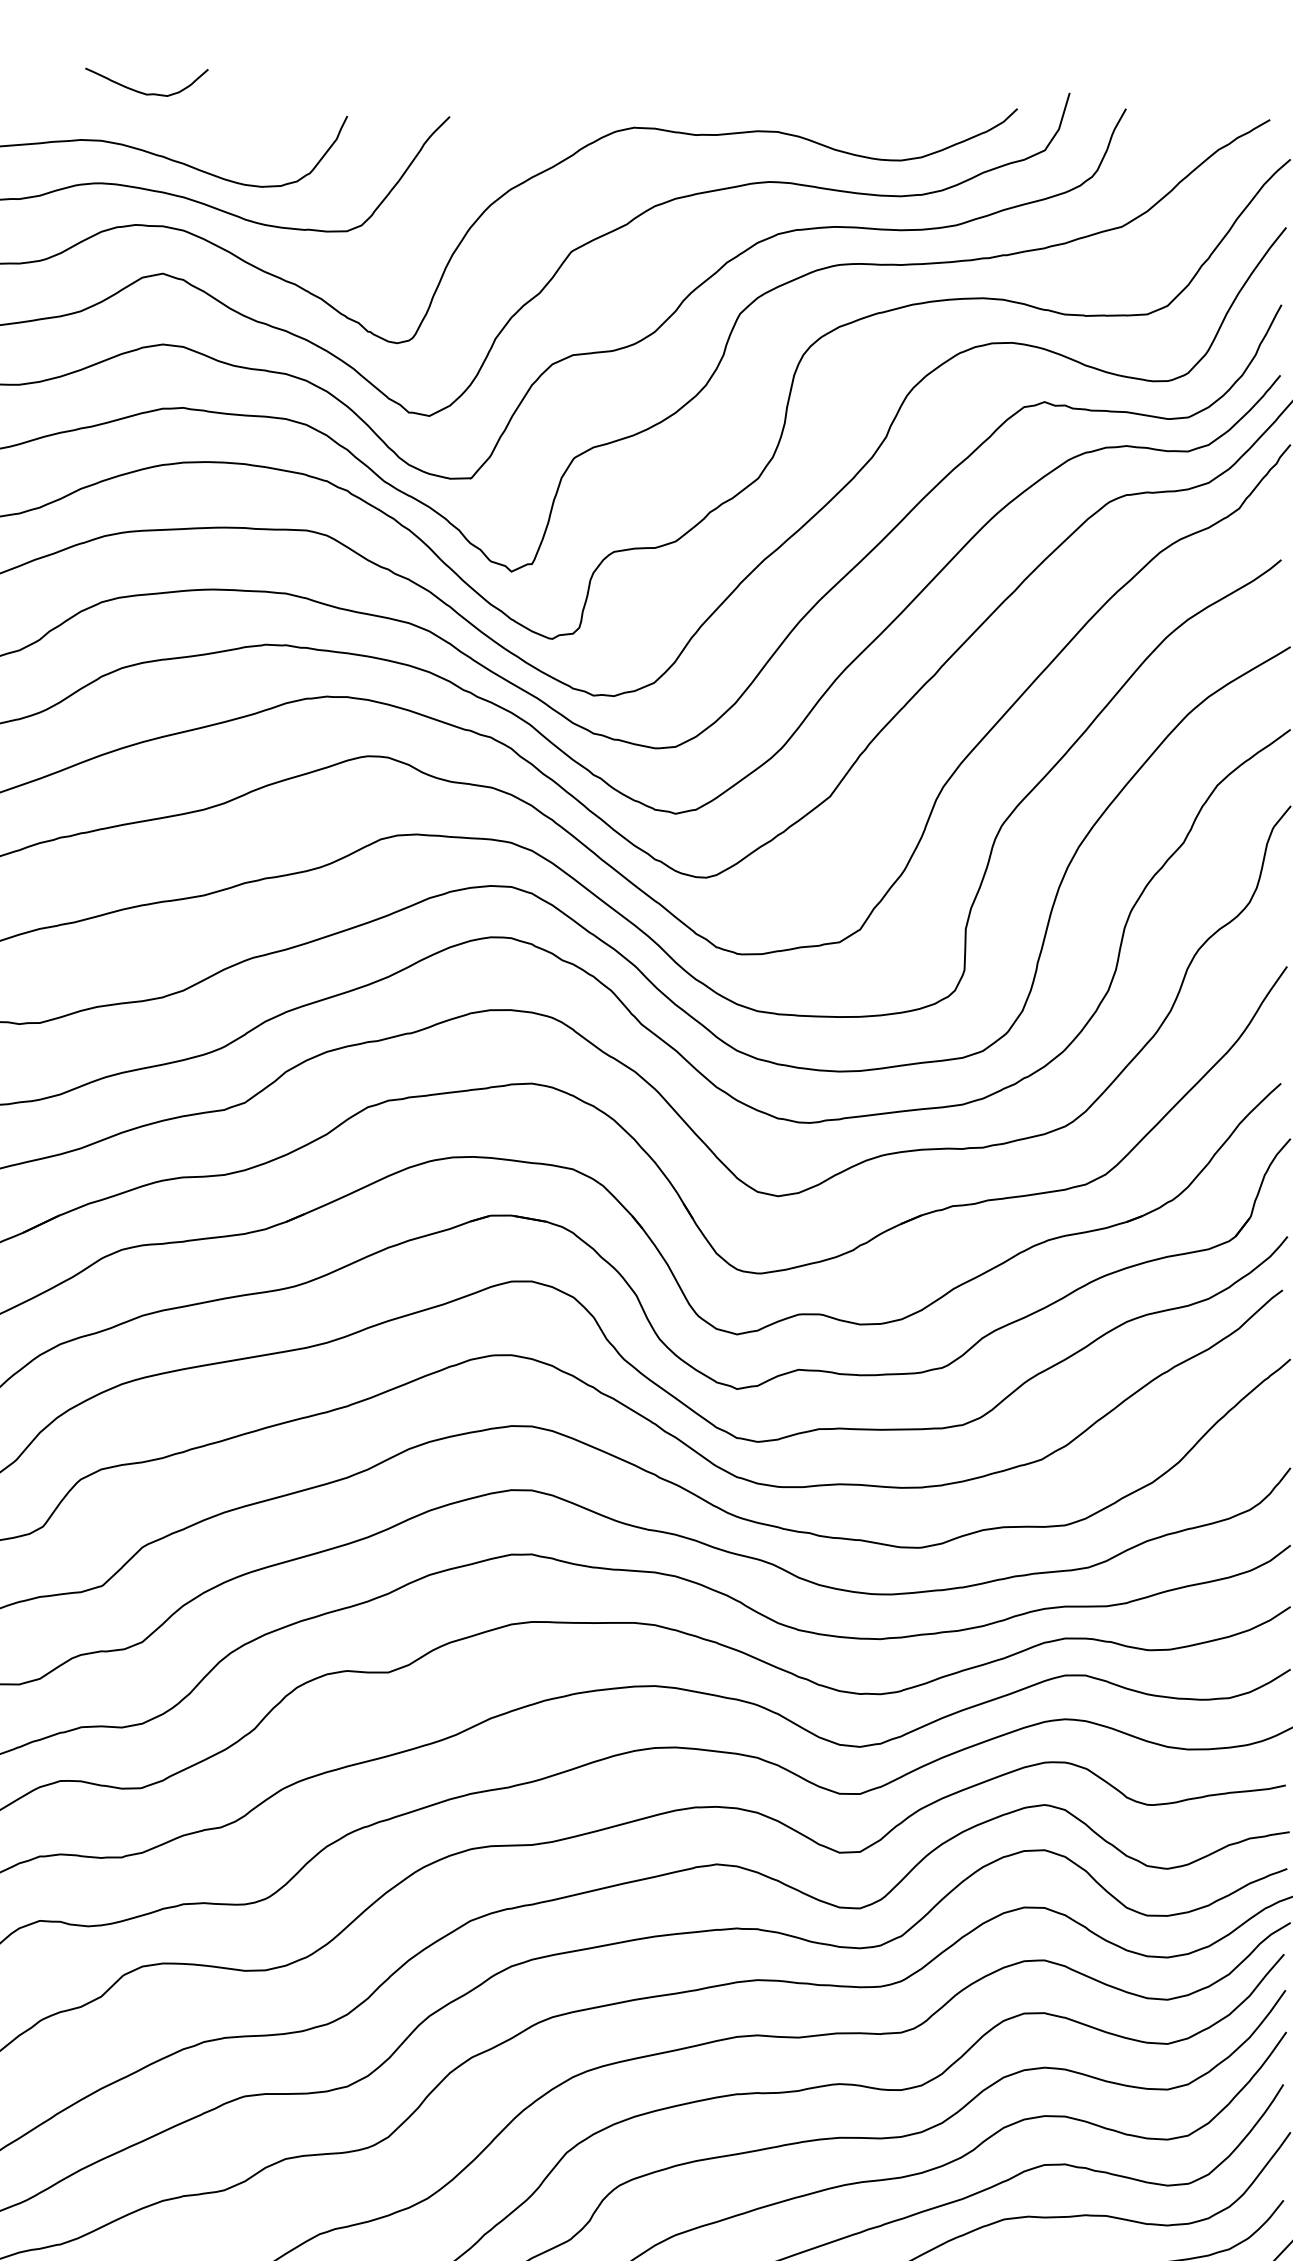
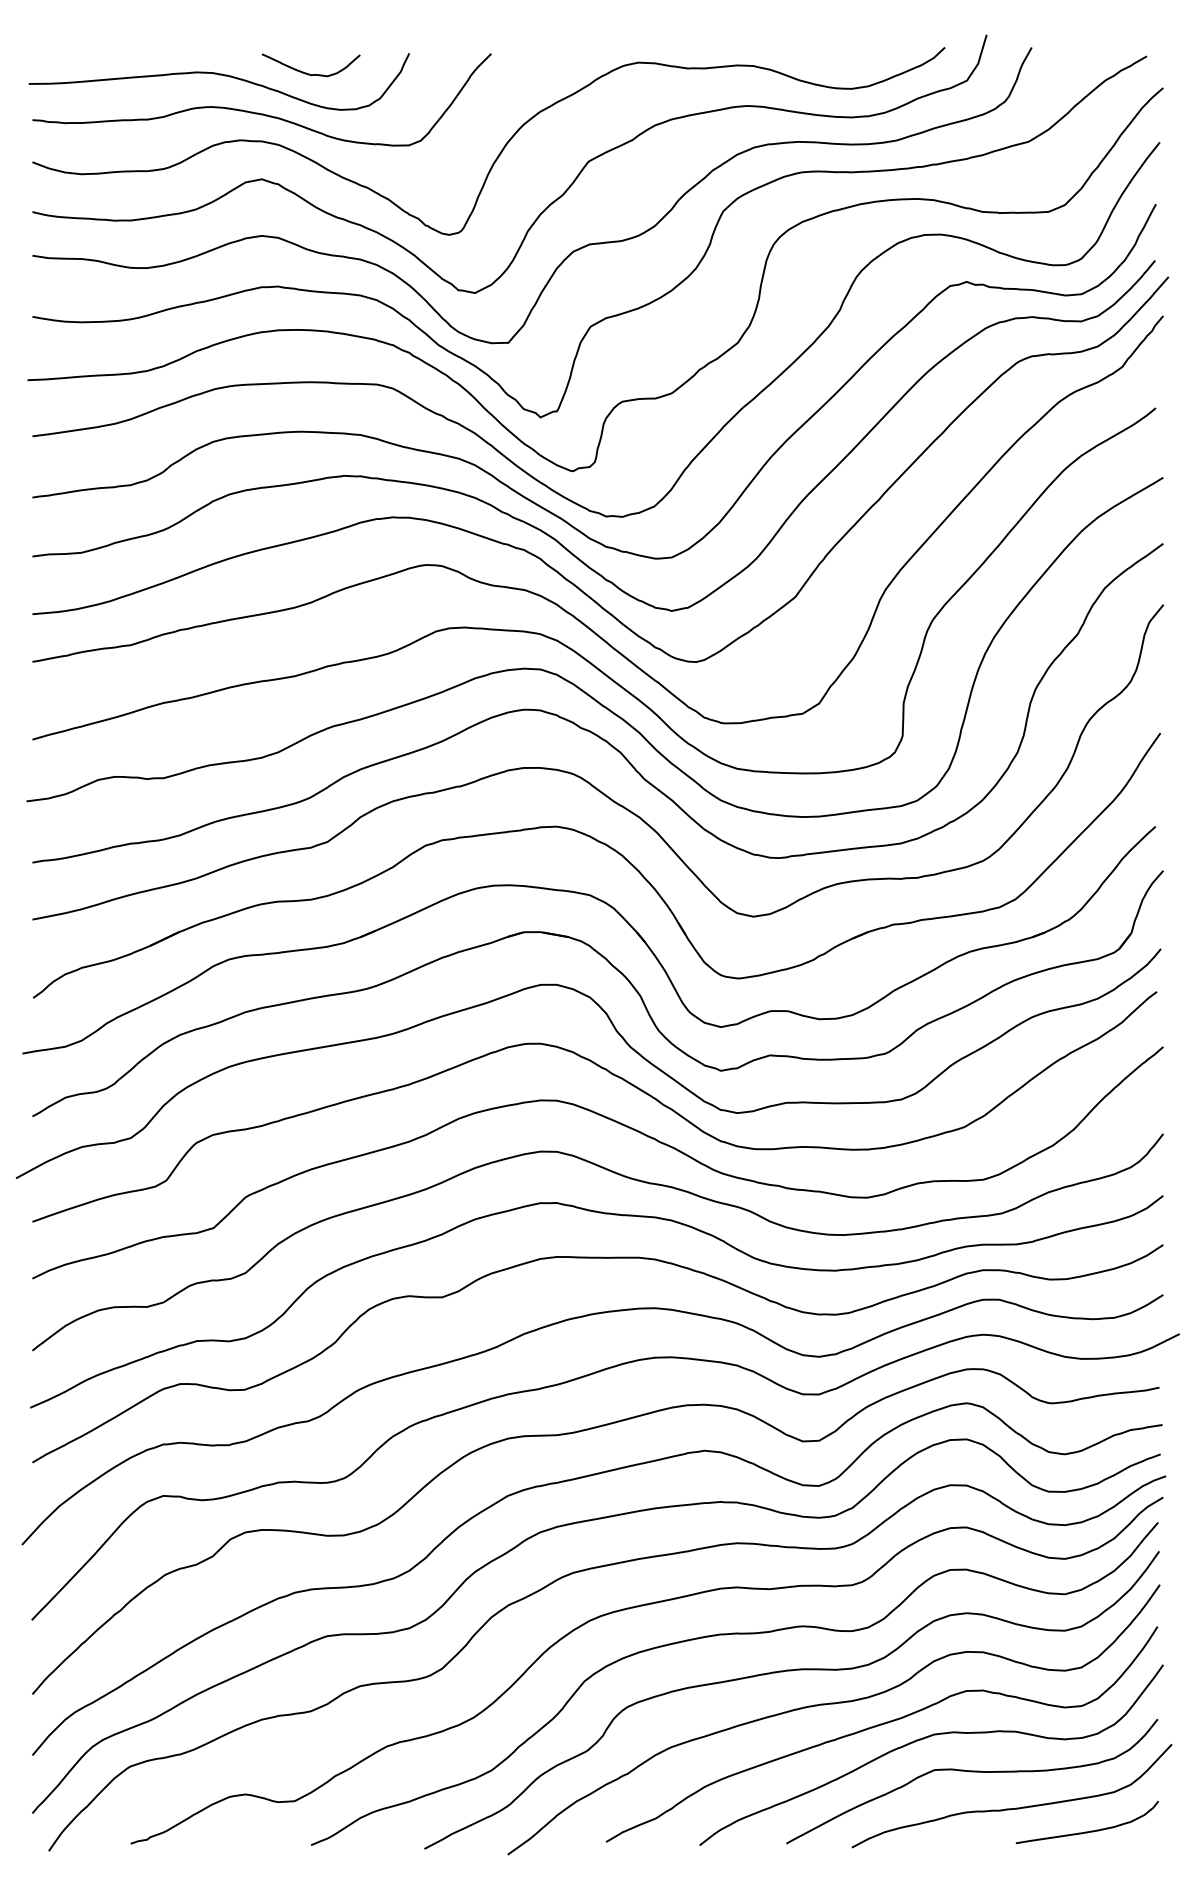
curve: (141, 91) -> (306, 72), moved

